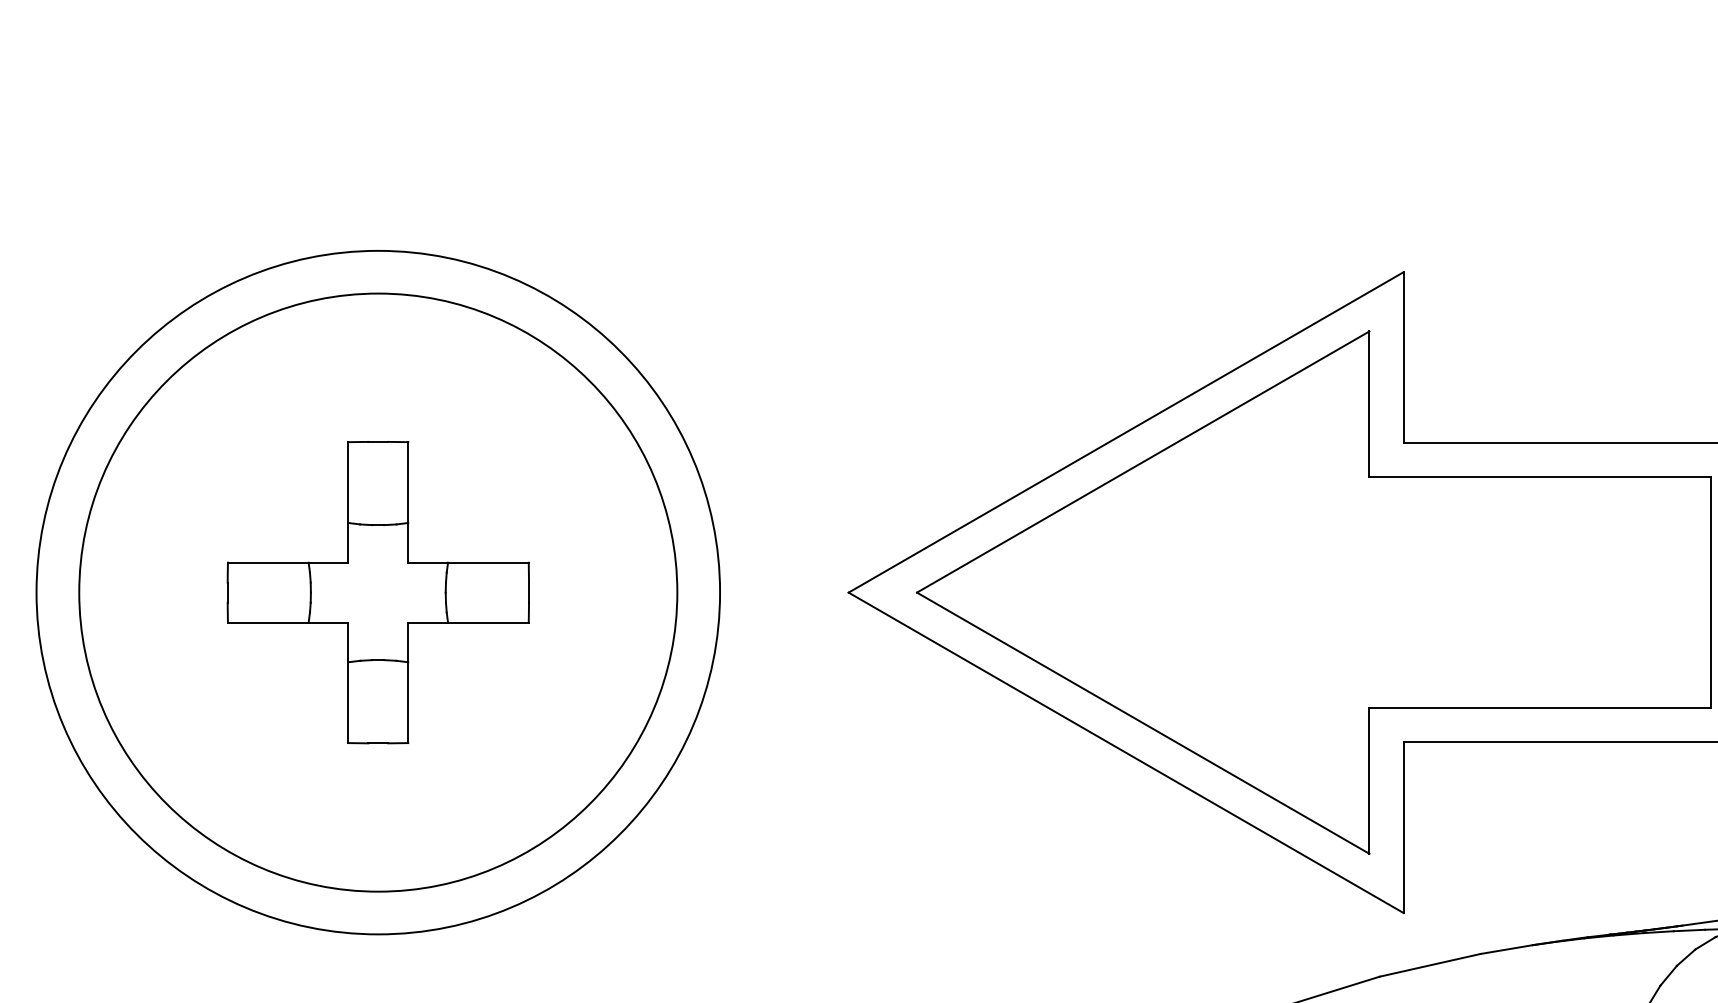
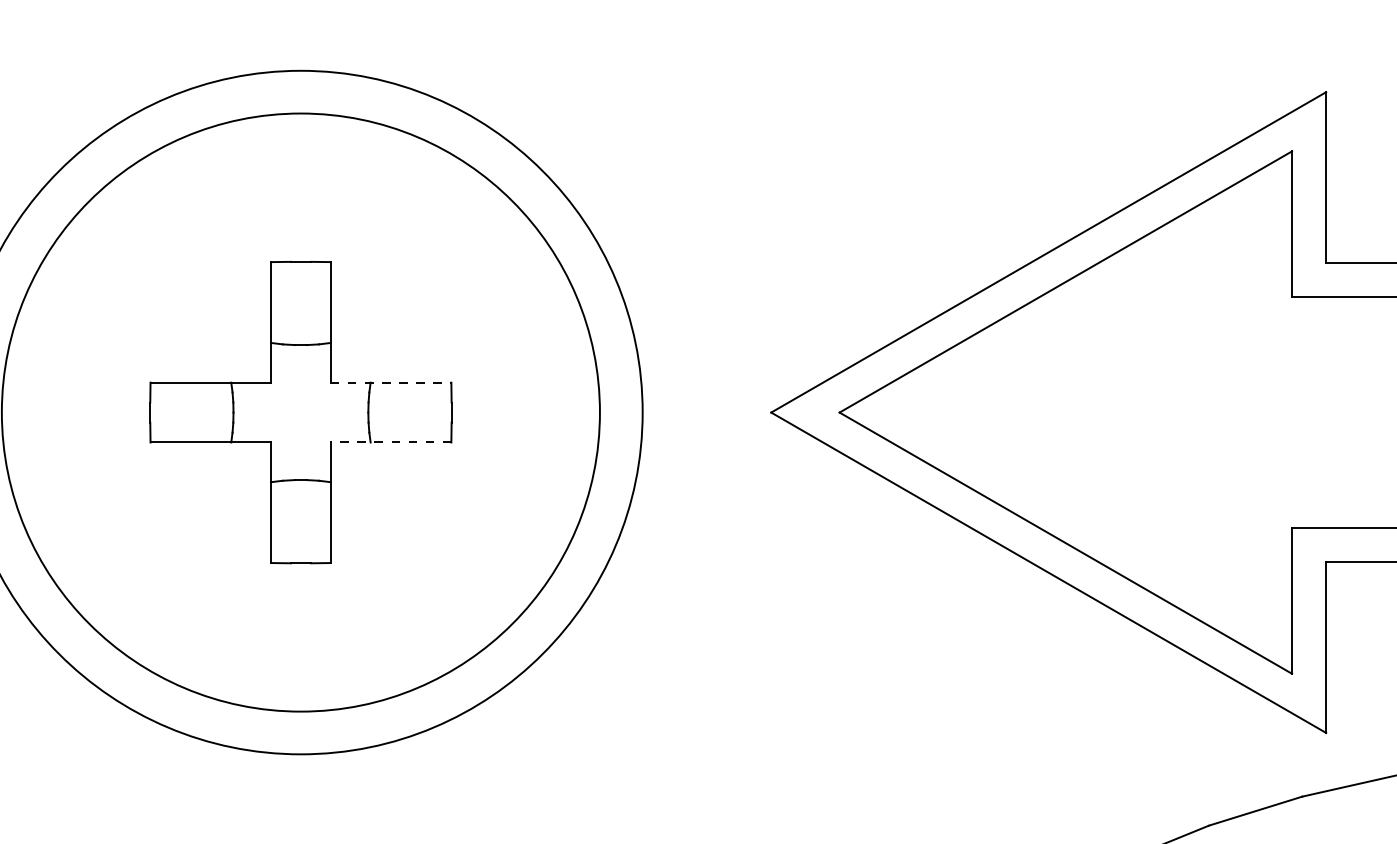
line: (468, 562) -> (391, 382), solid -> dashed
line: (468, 622) -> (391, 442), solid -> dashed

